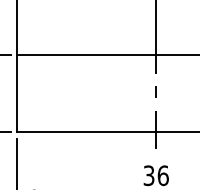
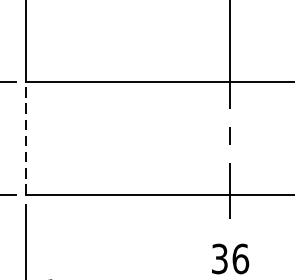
line: (17, 93) -> (25, 137), solid -> dashed

